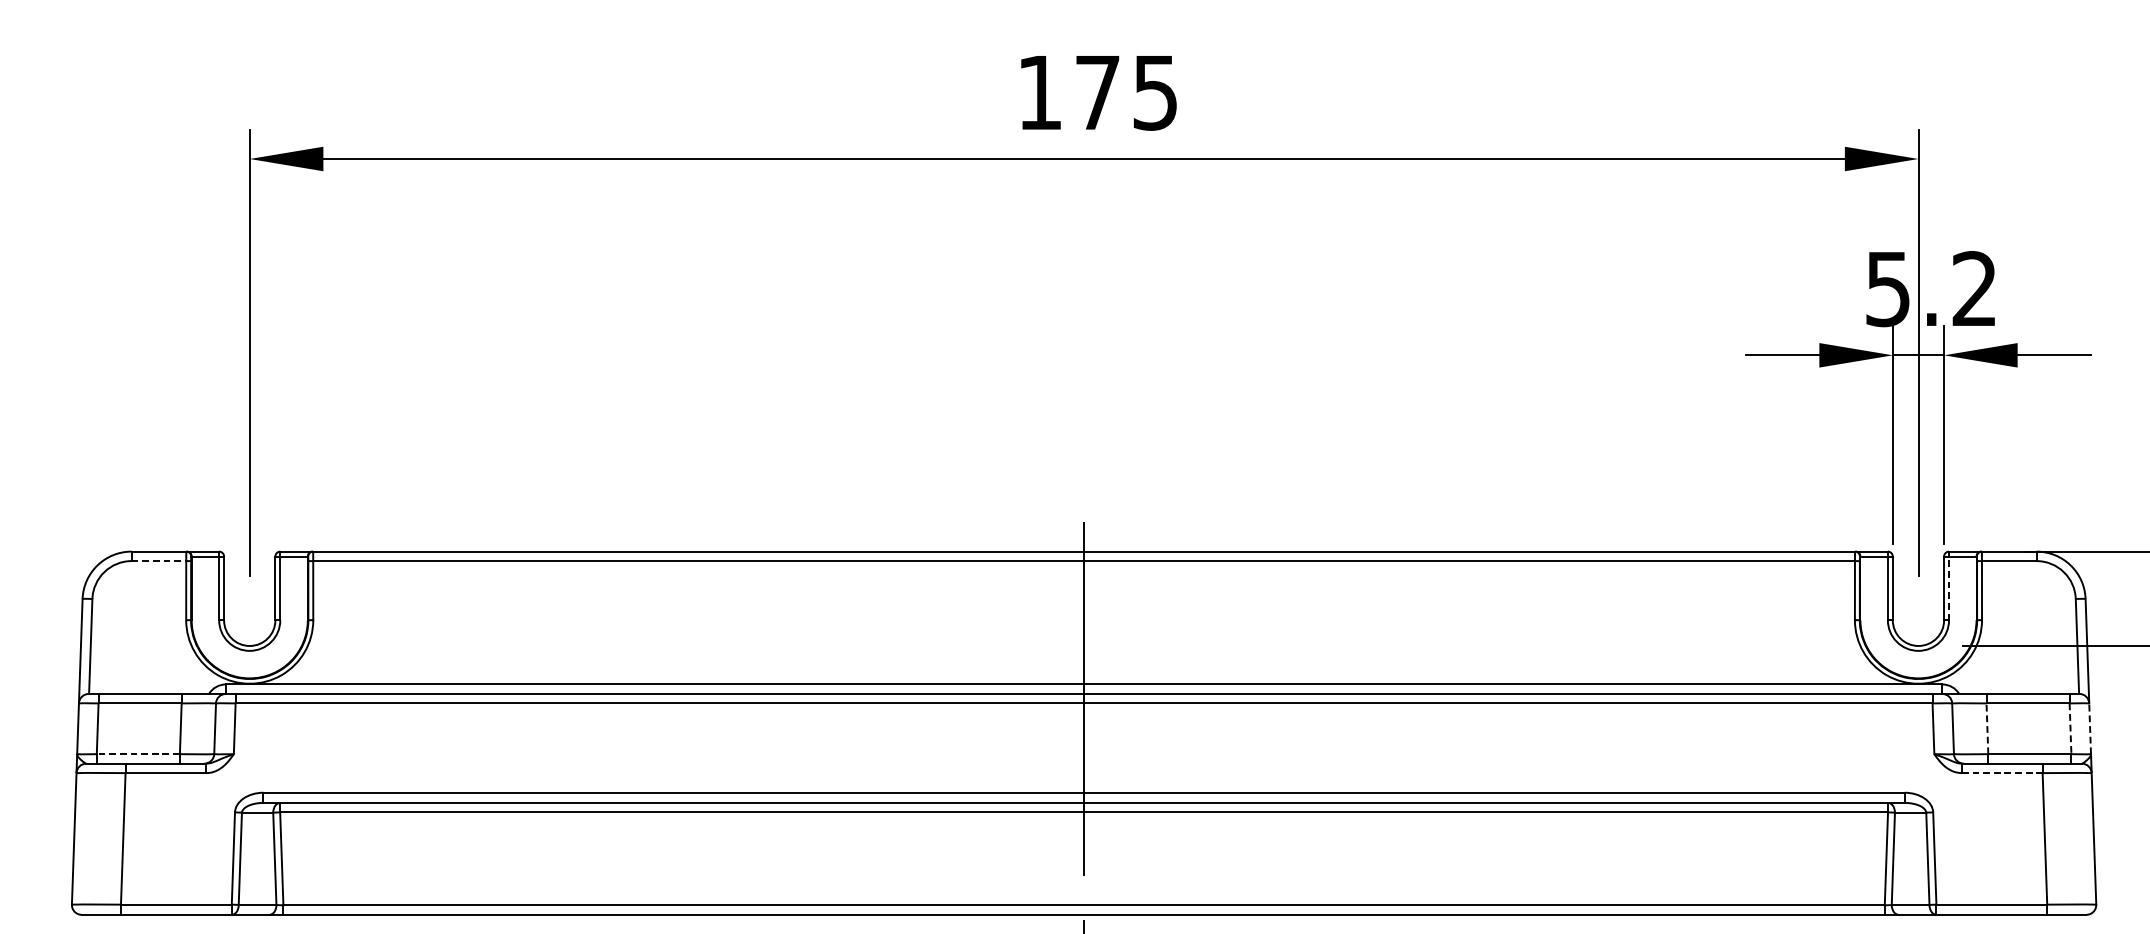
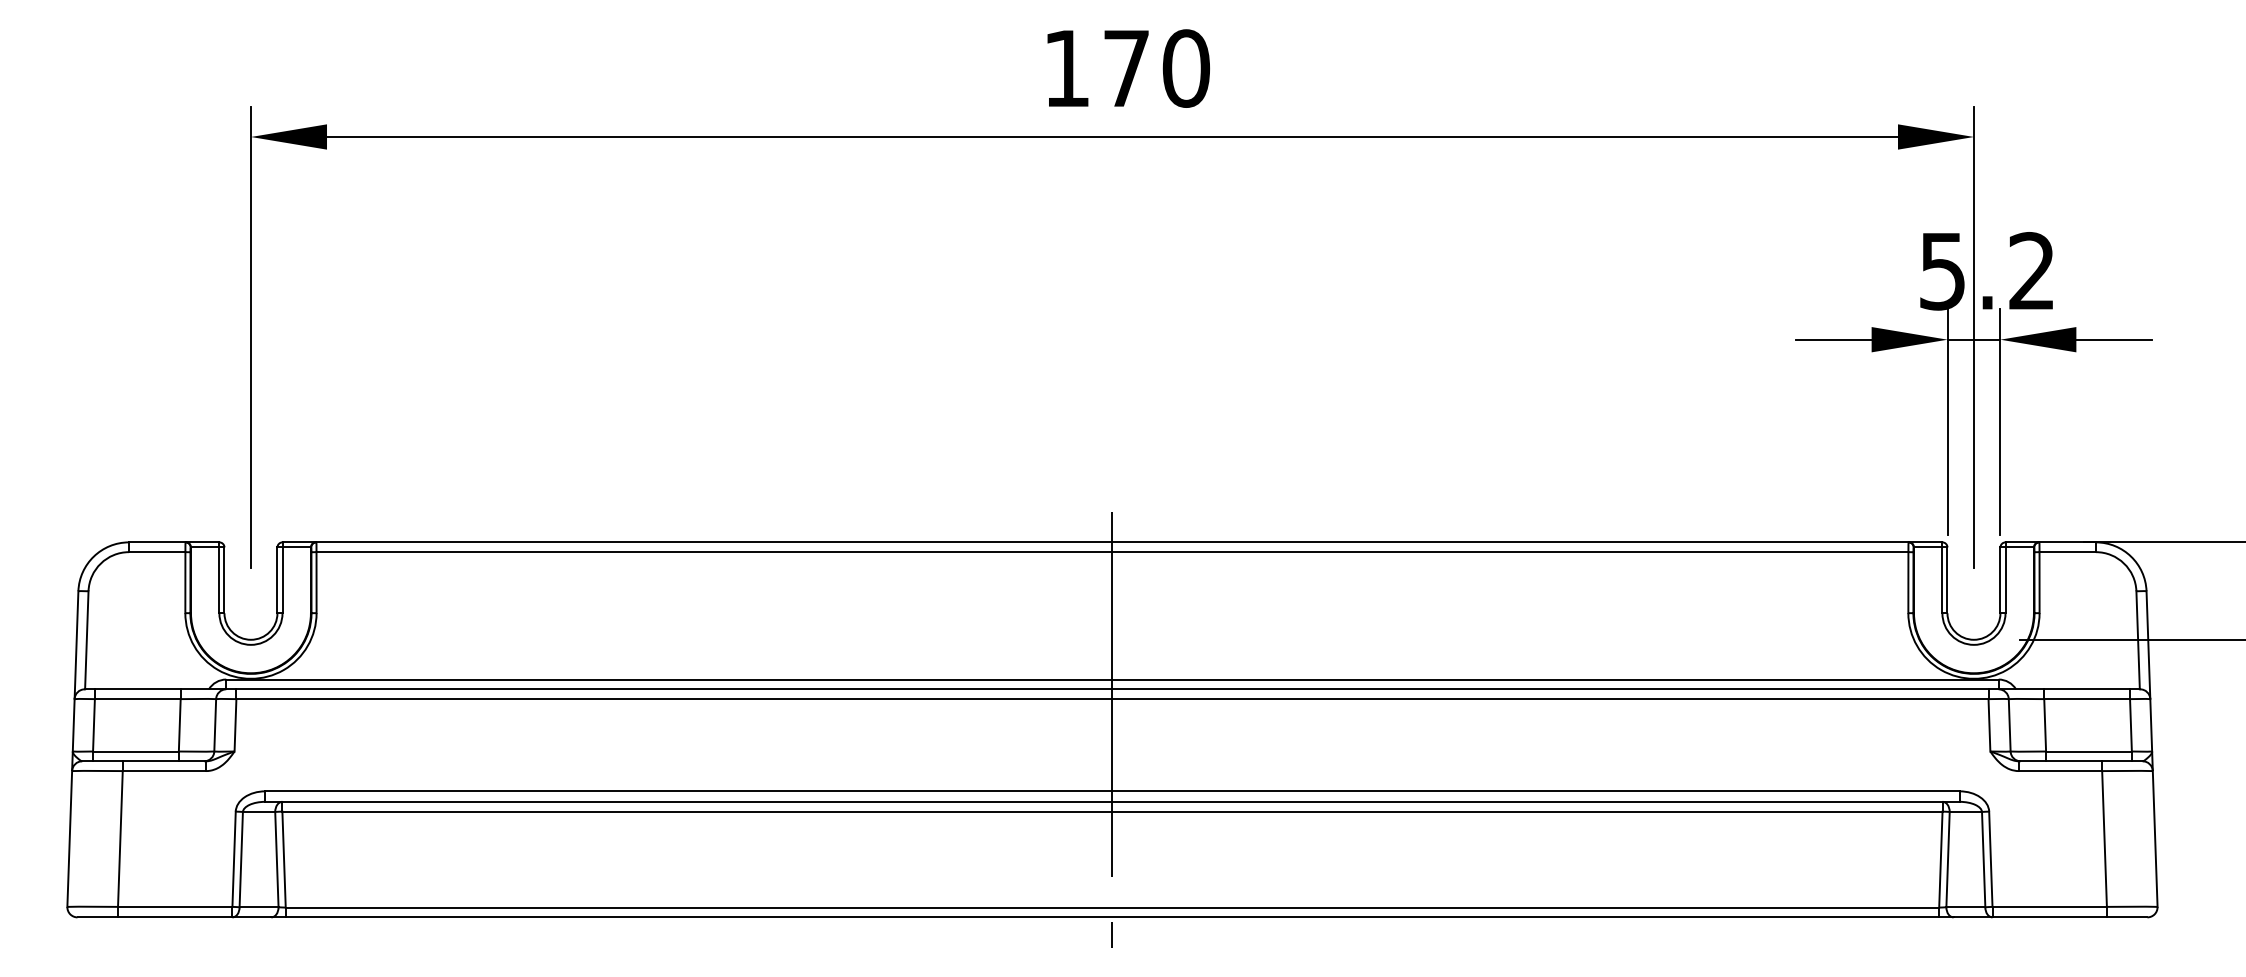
text: (1155, 92) -> (1186, 68), 175 -> 170
line: (159, 561) -> (157, 552), dashed -> solid
line: (1949, 588) -> (2005, 580), dashed -> solid
line: (1987, 728) -> (2045, 724), dashed -> solid
line: (2070, 728) -> (2130, 725), dashed -> solid
line: (2090, 728) -> (2151, 724), dashed -> solid
line: (137, 754) -> (135, 751), dashed -> solid
line: (2002, 773) -> (2060, 771), dashed -> solid

